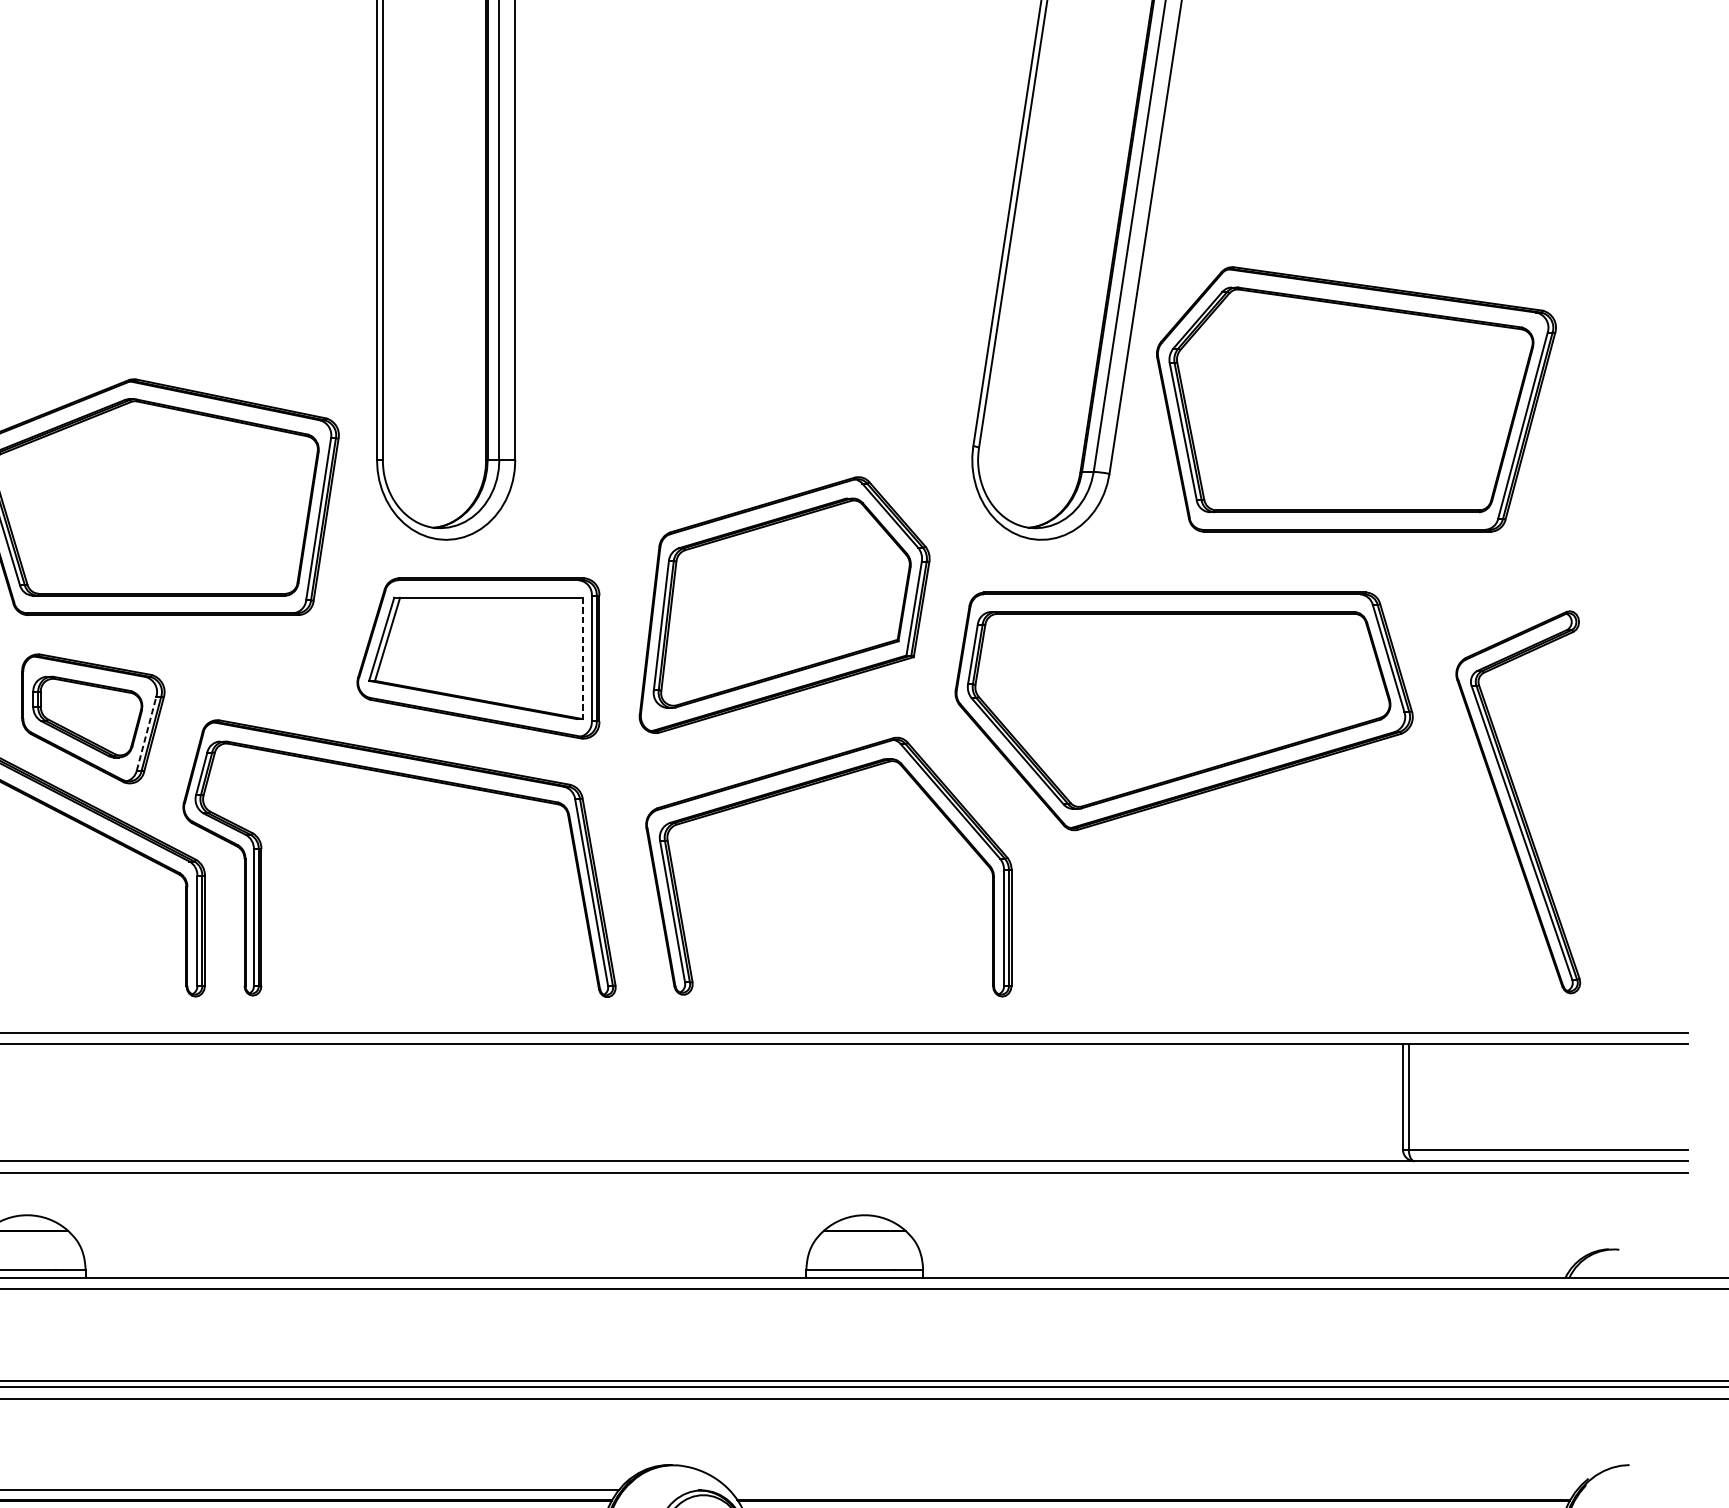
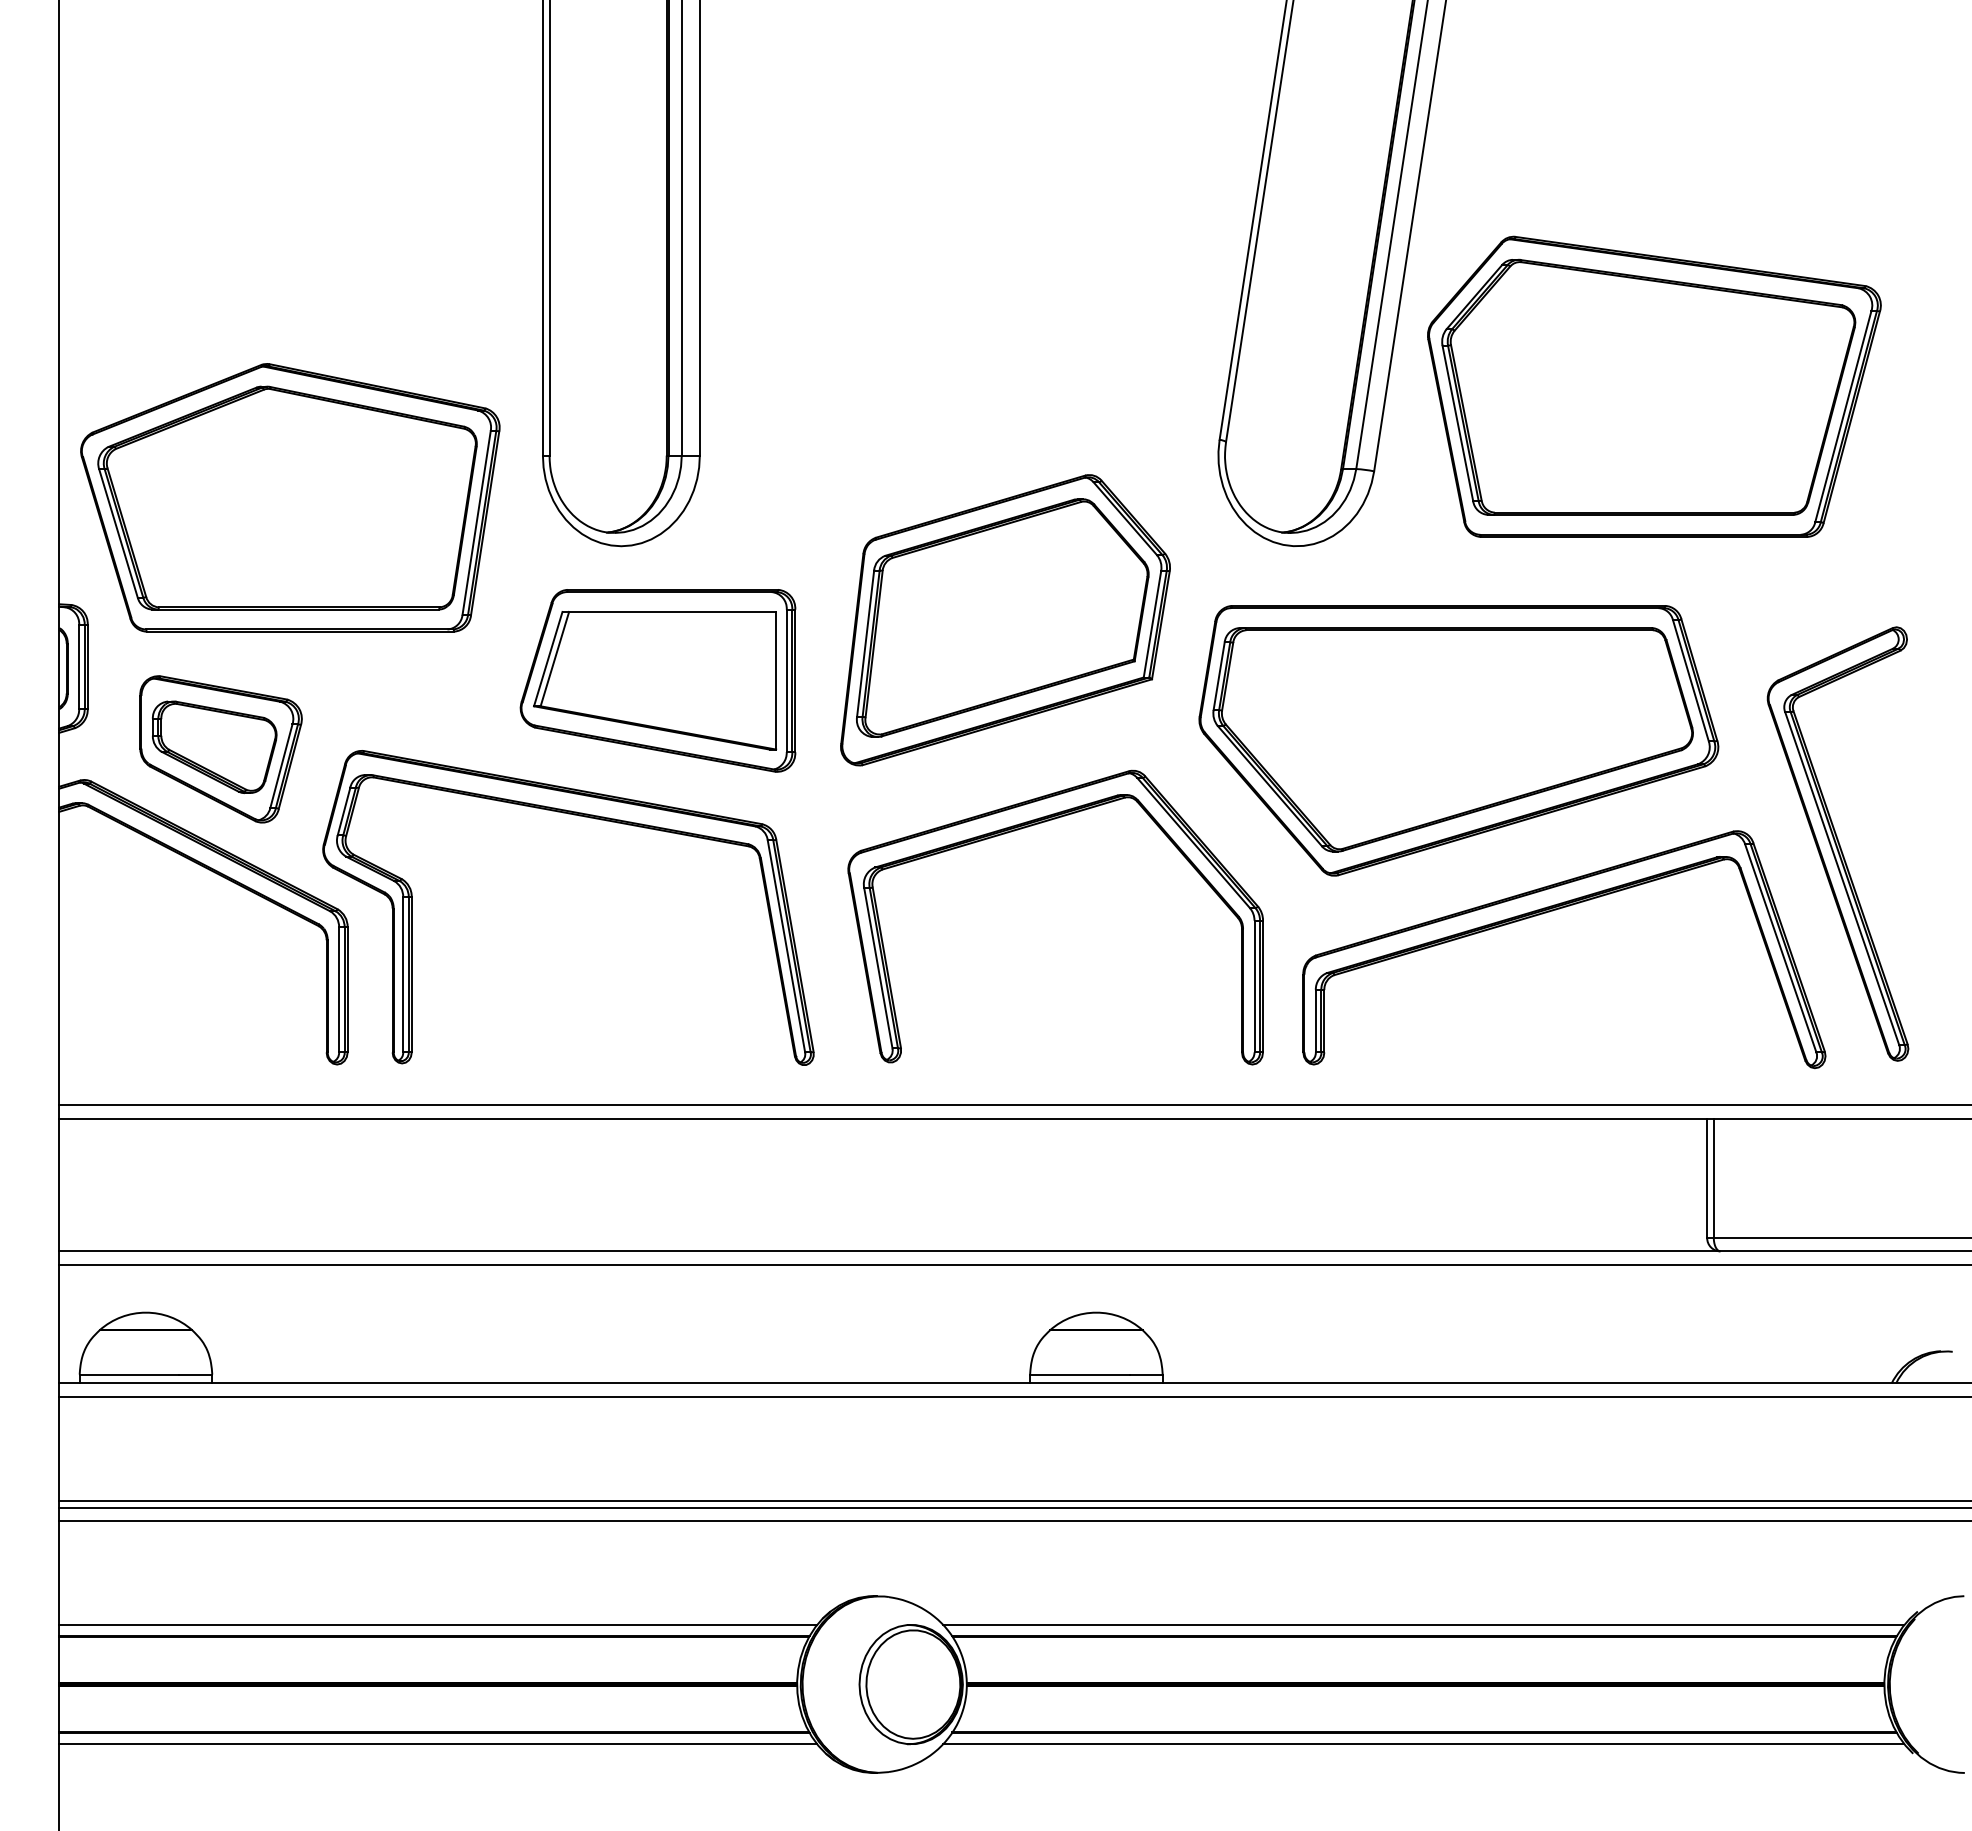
line: (582, 658) -> (776, 680), dashed -> solid
line: (146, 733) -> (281, 765), dashed -> solid
part: (1270, 860) -> (1556, 910), added
line: (1152, 1490) -> (1423, 1624), added

